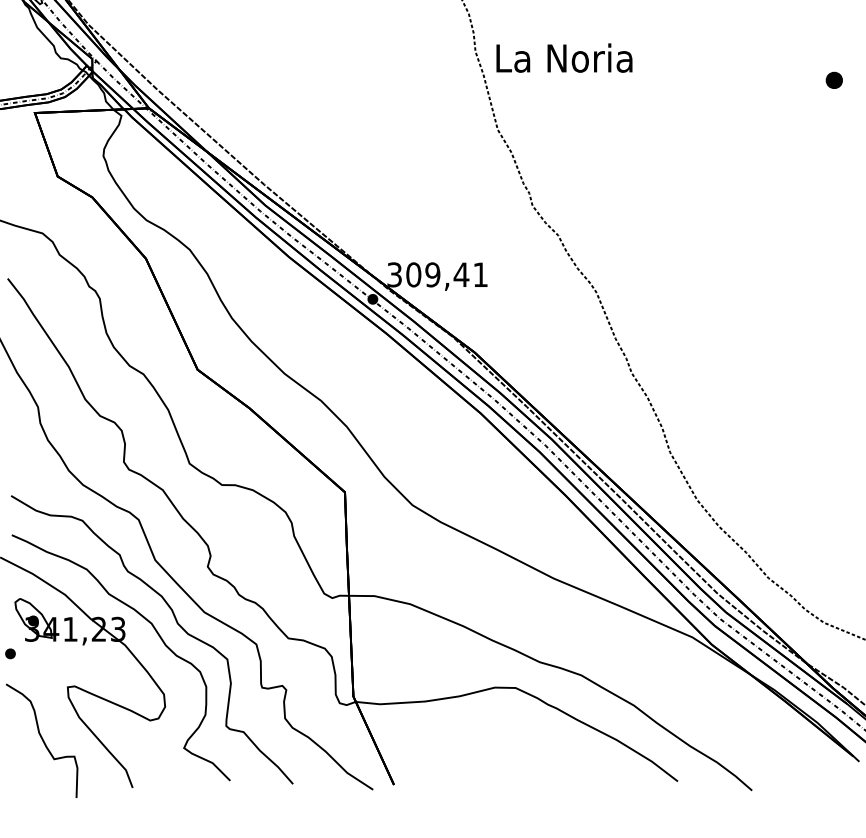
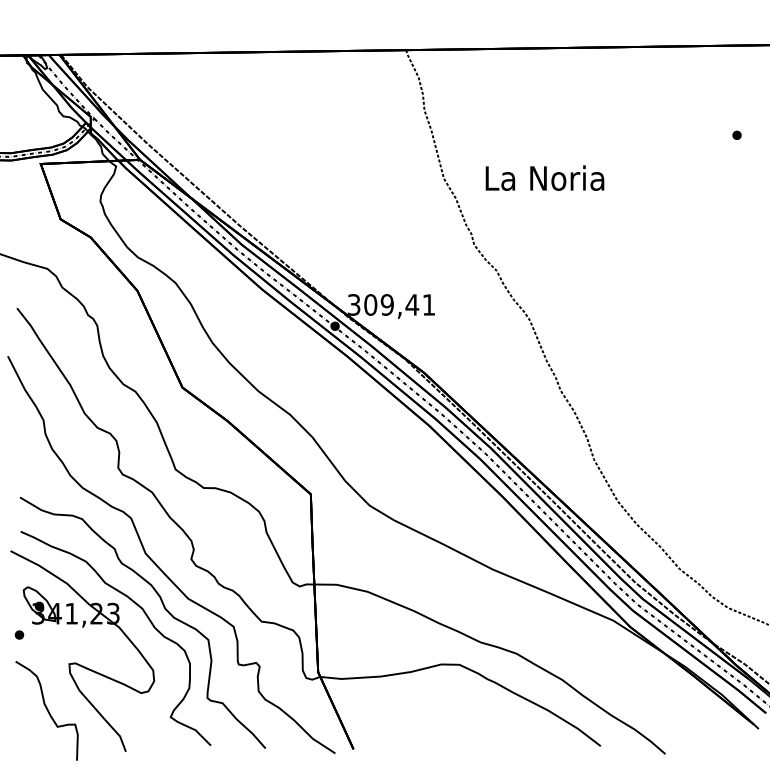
text: (563, 57) -> (544, 177), moved
part: (833, 79) -> (736, 134), size x0.62

